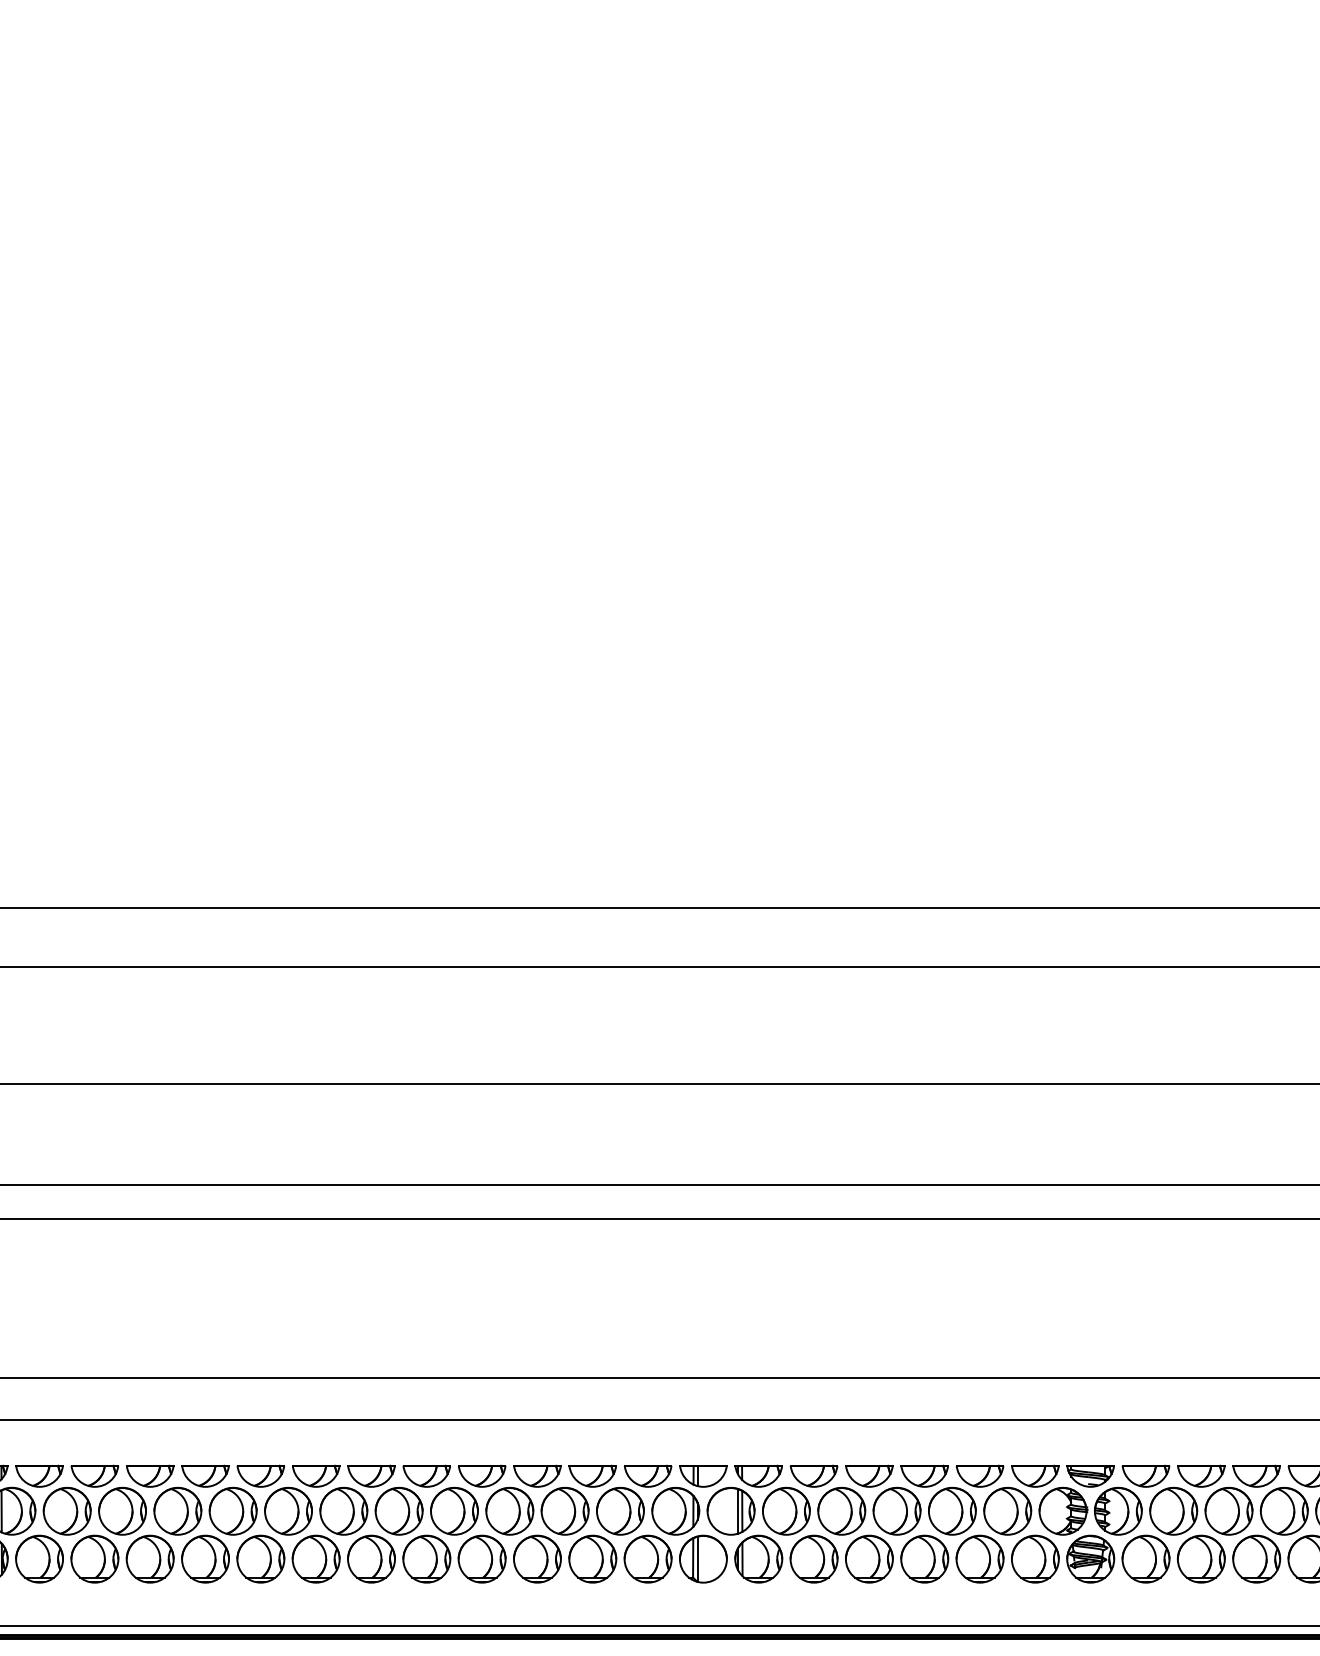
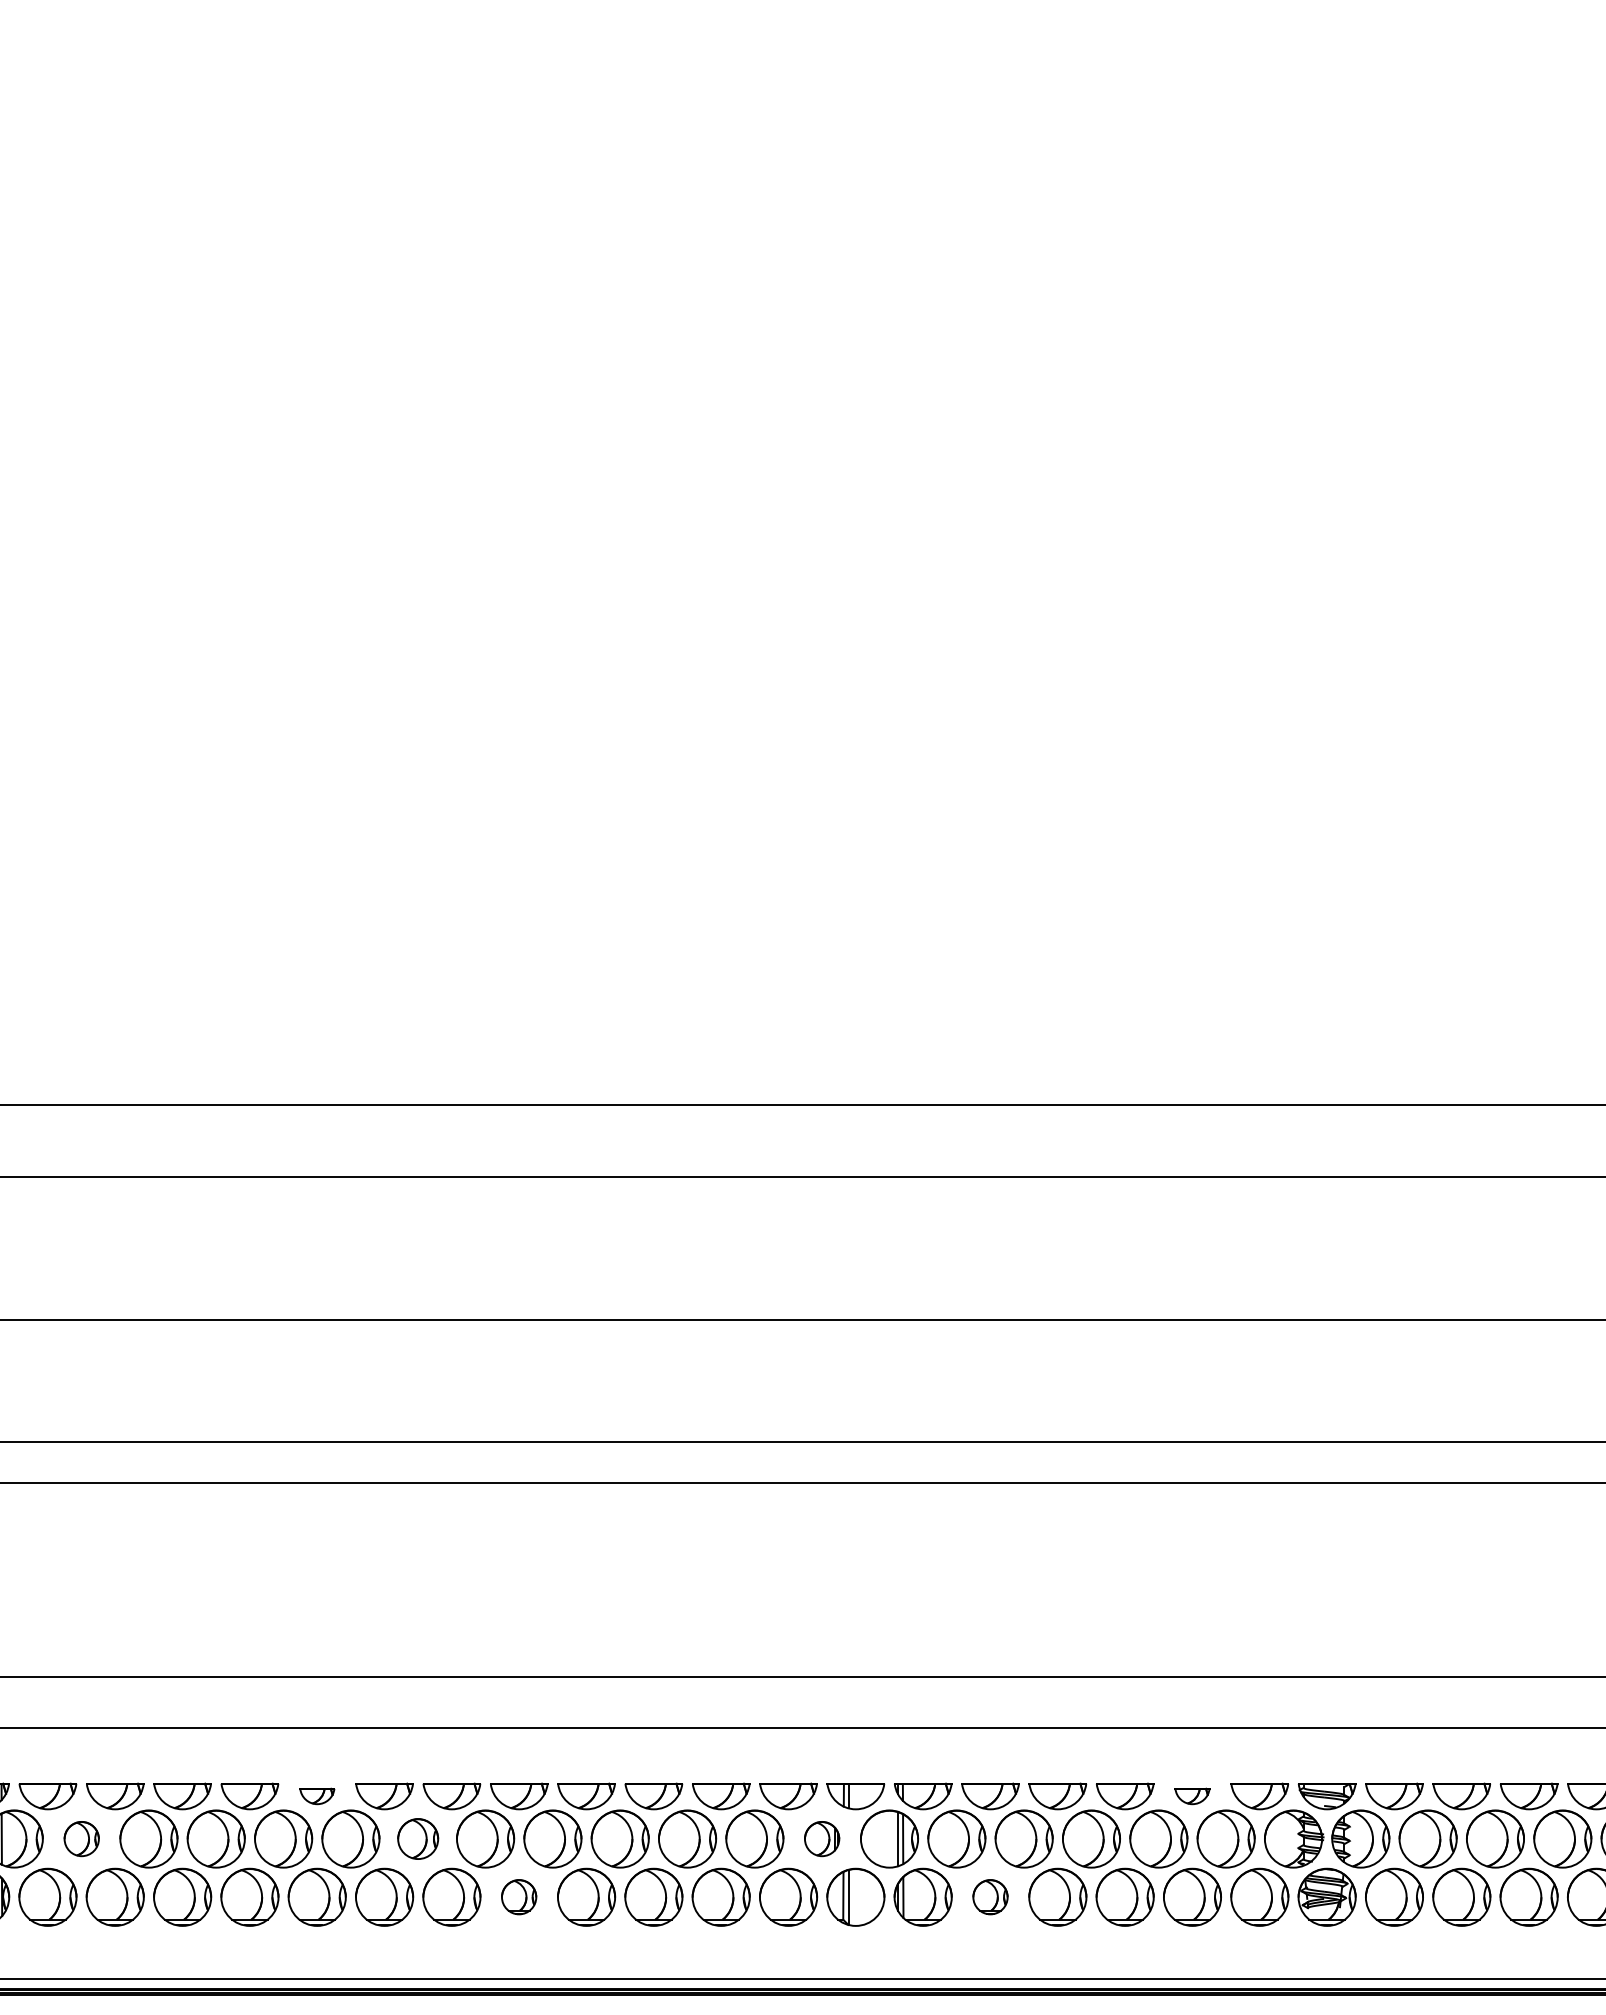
part: (261, 1476) -> (317, 1796), size x0.6
part: (980, 1476) -> (1192, 1796), size x0.6
part: (67, 1510) -> (81, 1838), size x0.6
part: (343, 1510) -> (417, 1838), size x0.7
part: (675, 1510) -> (821, 1838), size x0.6
part: (426, 1558) -> (518, 1896), size x0.6
part: (814, 1558) -> (990, 1896), size x0.6

